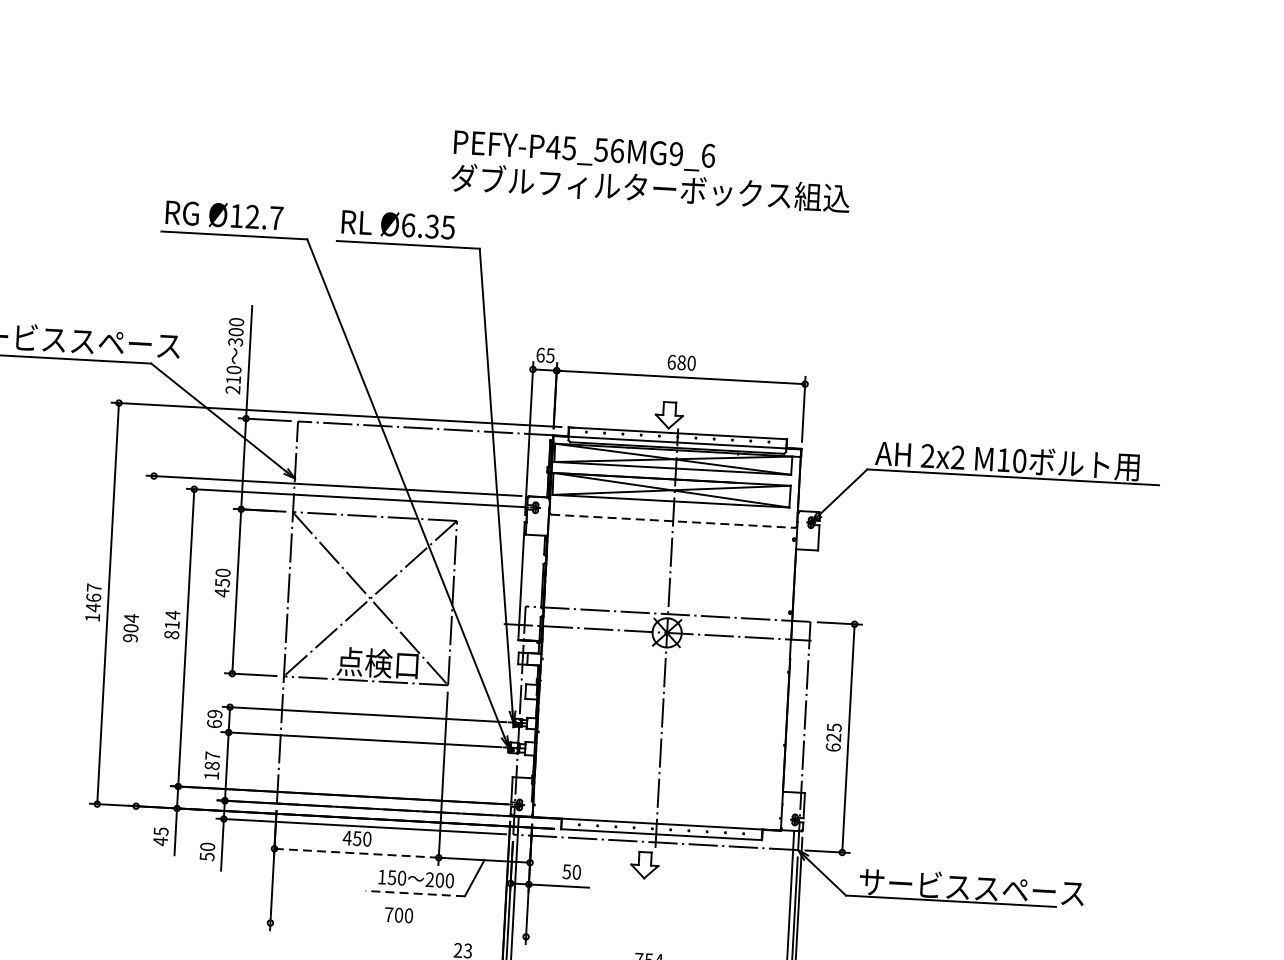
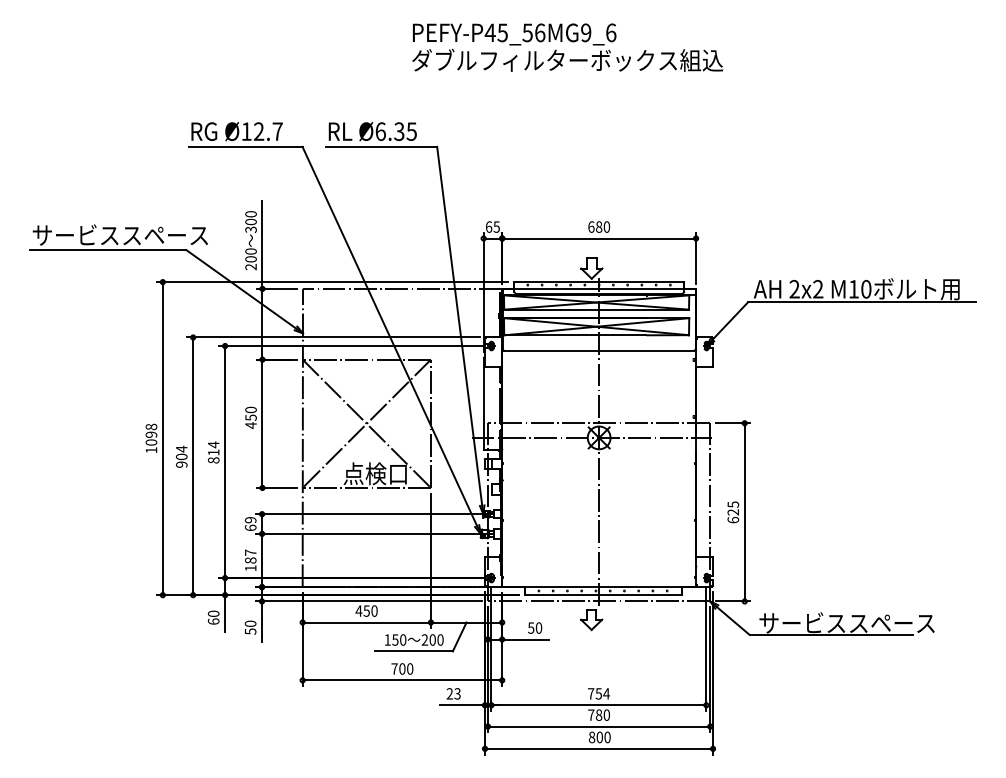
text: (651, 171) -> (567, 47), moved
text: (232, 380) -> (250, 259), 210 -> 200
line: (673, 520) -> (599, 350), dashed -> solid
text: (93, 597) -> (151, 434), 1467 -> 1098
line: (145, 641) -> (193, 466), added
text: (160, 836) -> (213, 617), 45 -> 60
line: (356, 853) -> (366, 622), dashed -> solid
line: (415, 893) -> (414, 651), dashed -> solid
line: (398, 930) -> (402, 680), added

